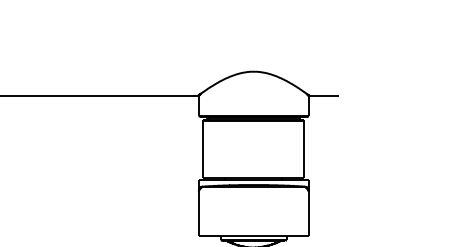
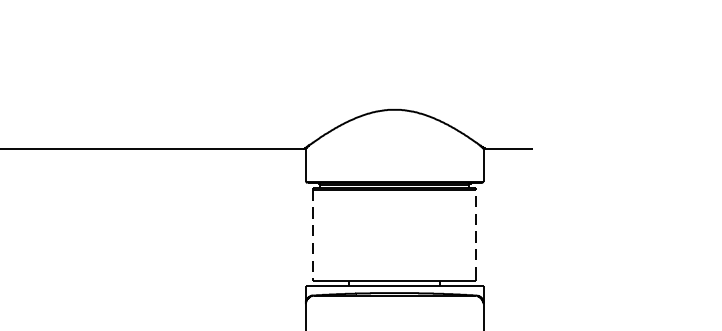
line: (304, 147) -> (476, 232), solid -> dashed
line: (203, 148) -> (313, 233), solid -> dashed

